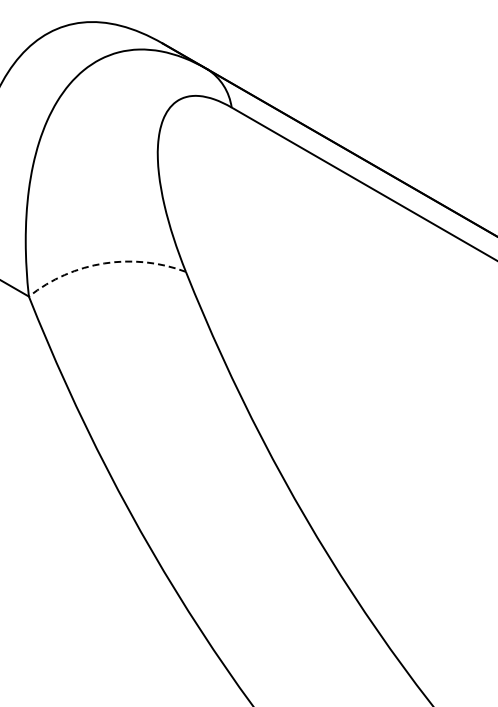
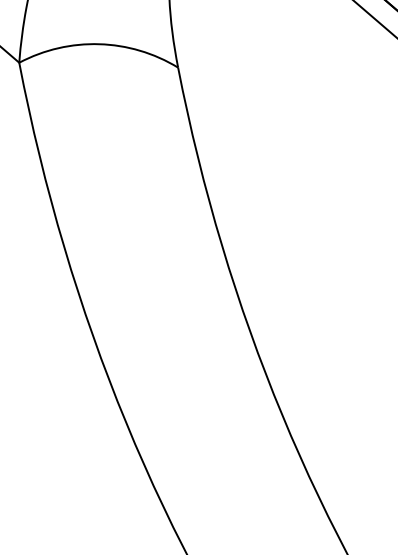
arc: (104, 263) -> (99, 44), dashed -> solid

